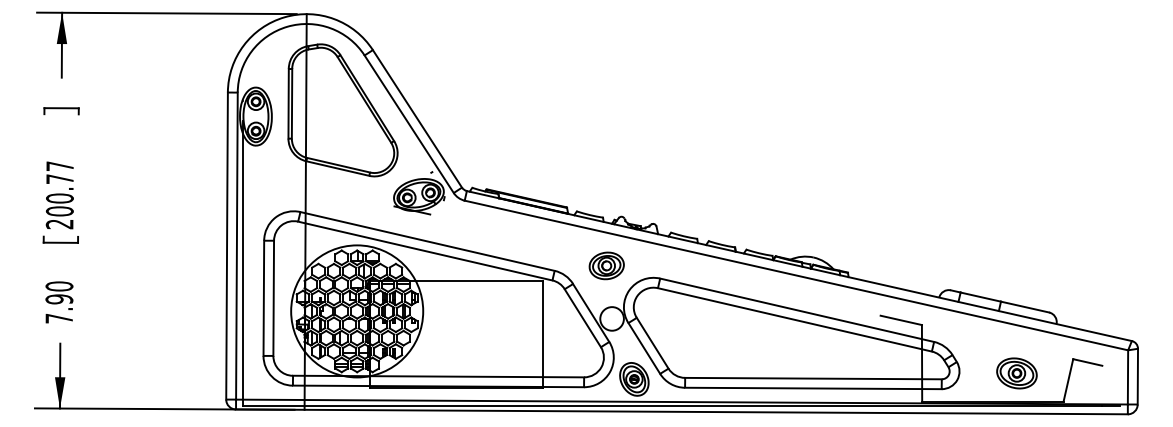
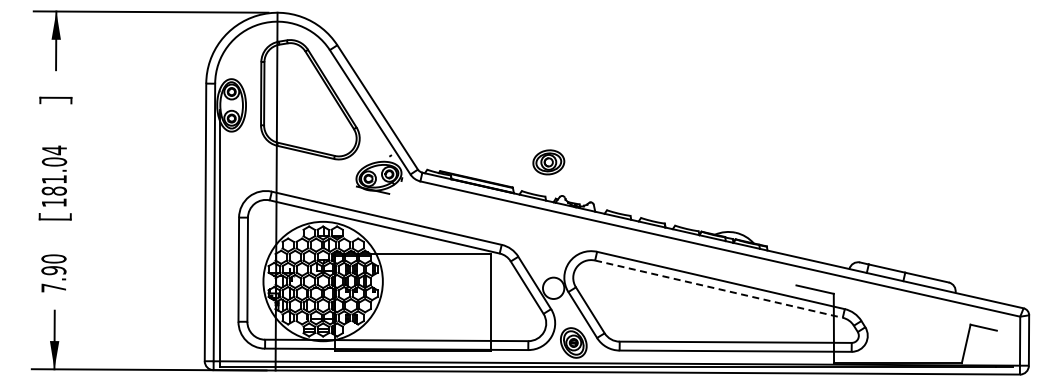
text: (60, 195) -> (54, 176), 200.77 -> 181.04
part: (606, 266) -> (548, 162), moved
line: (795, 320) -> (719, 289), solid -> dashed
part: (1016, 373) -> (919, 337), removed

